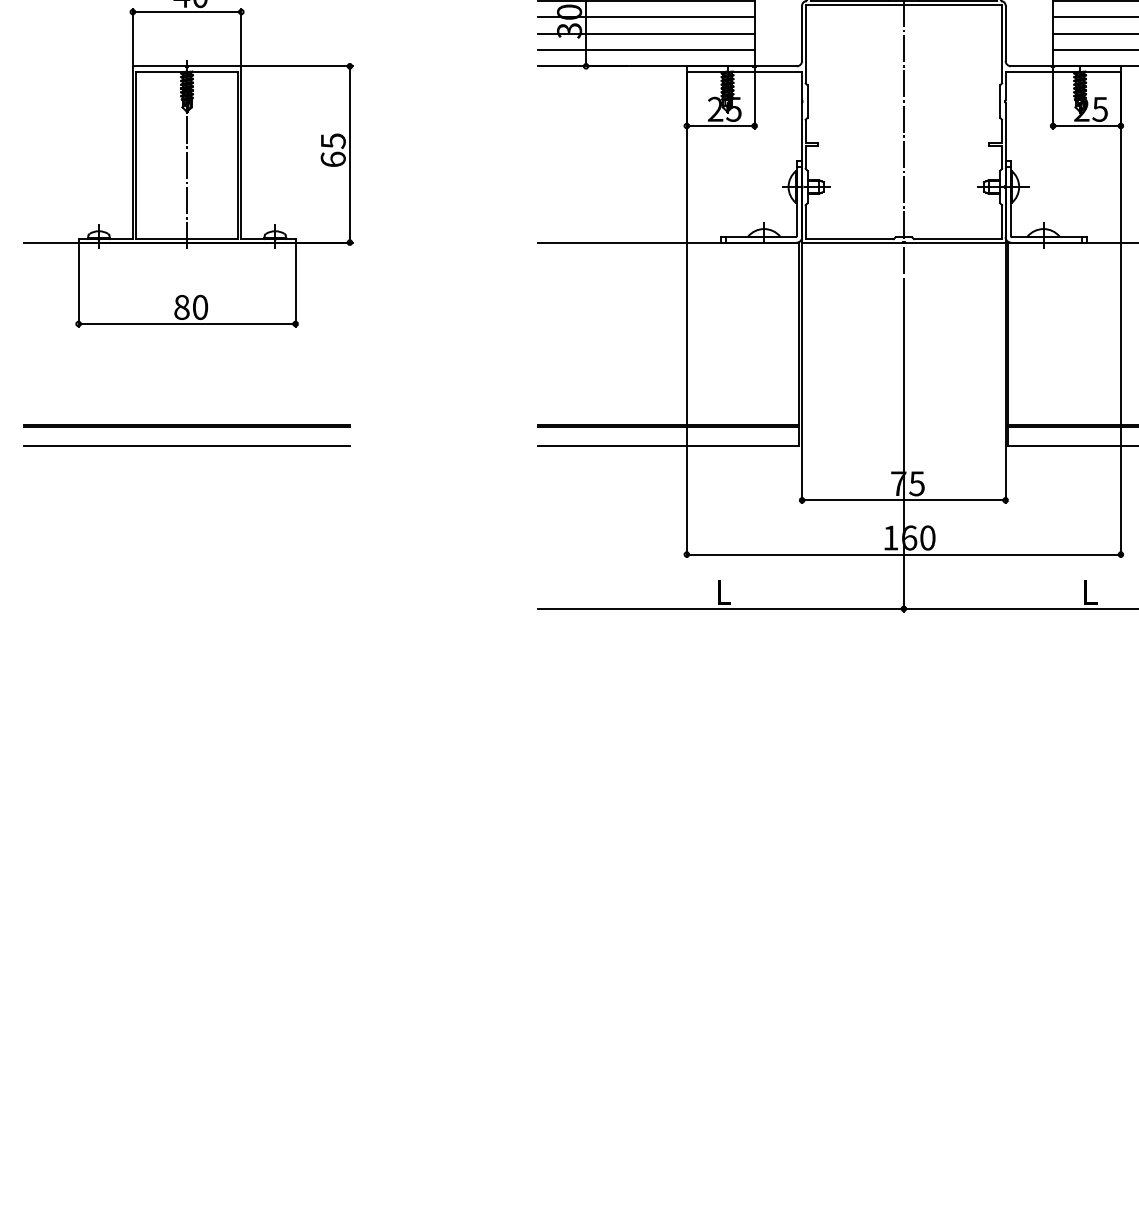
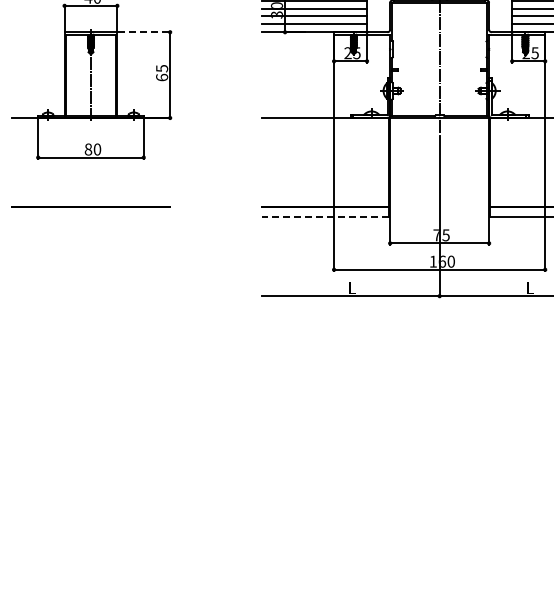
line: (297, 66) -> (144, 32), solid -> dashed
line: (186, 445) -> (90, 216), removed
line: (669, 445) -> (325, 216), solid -> dashed

